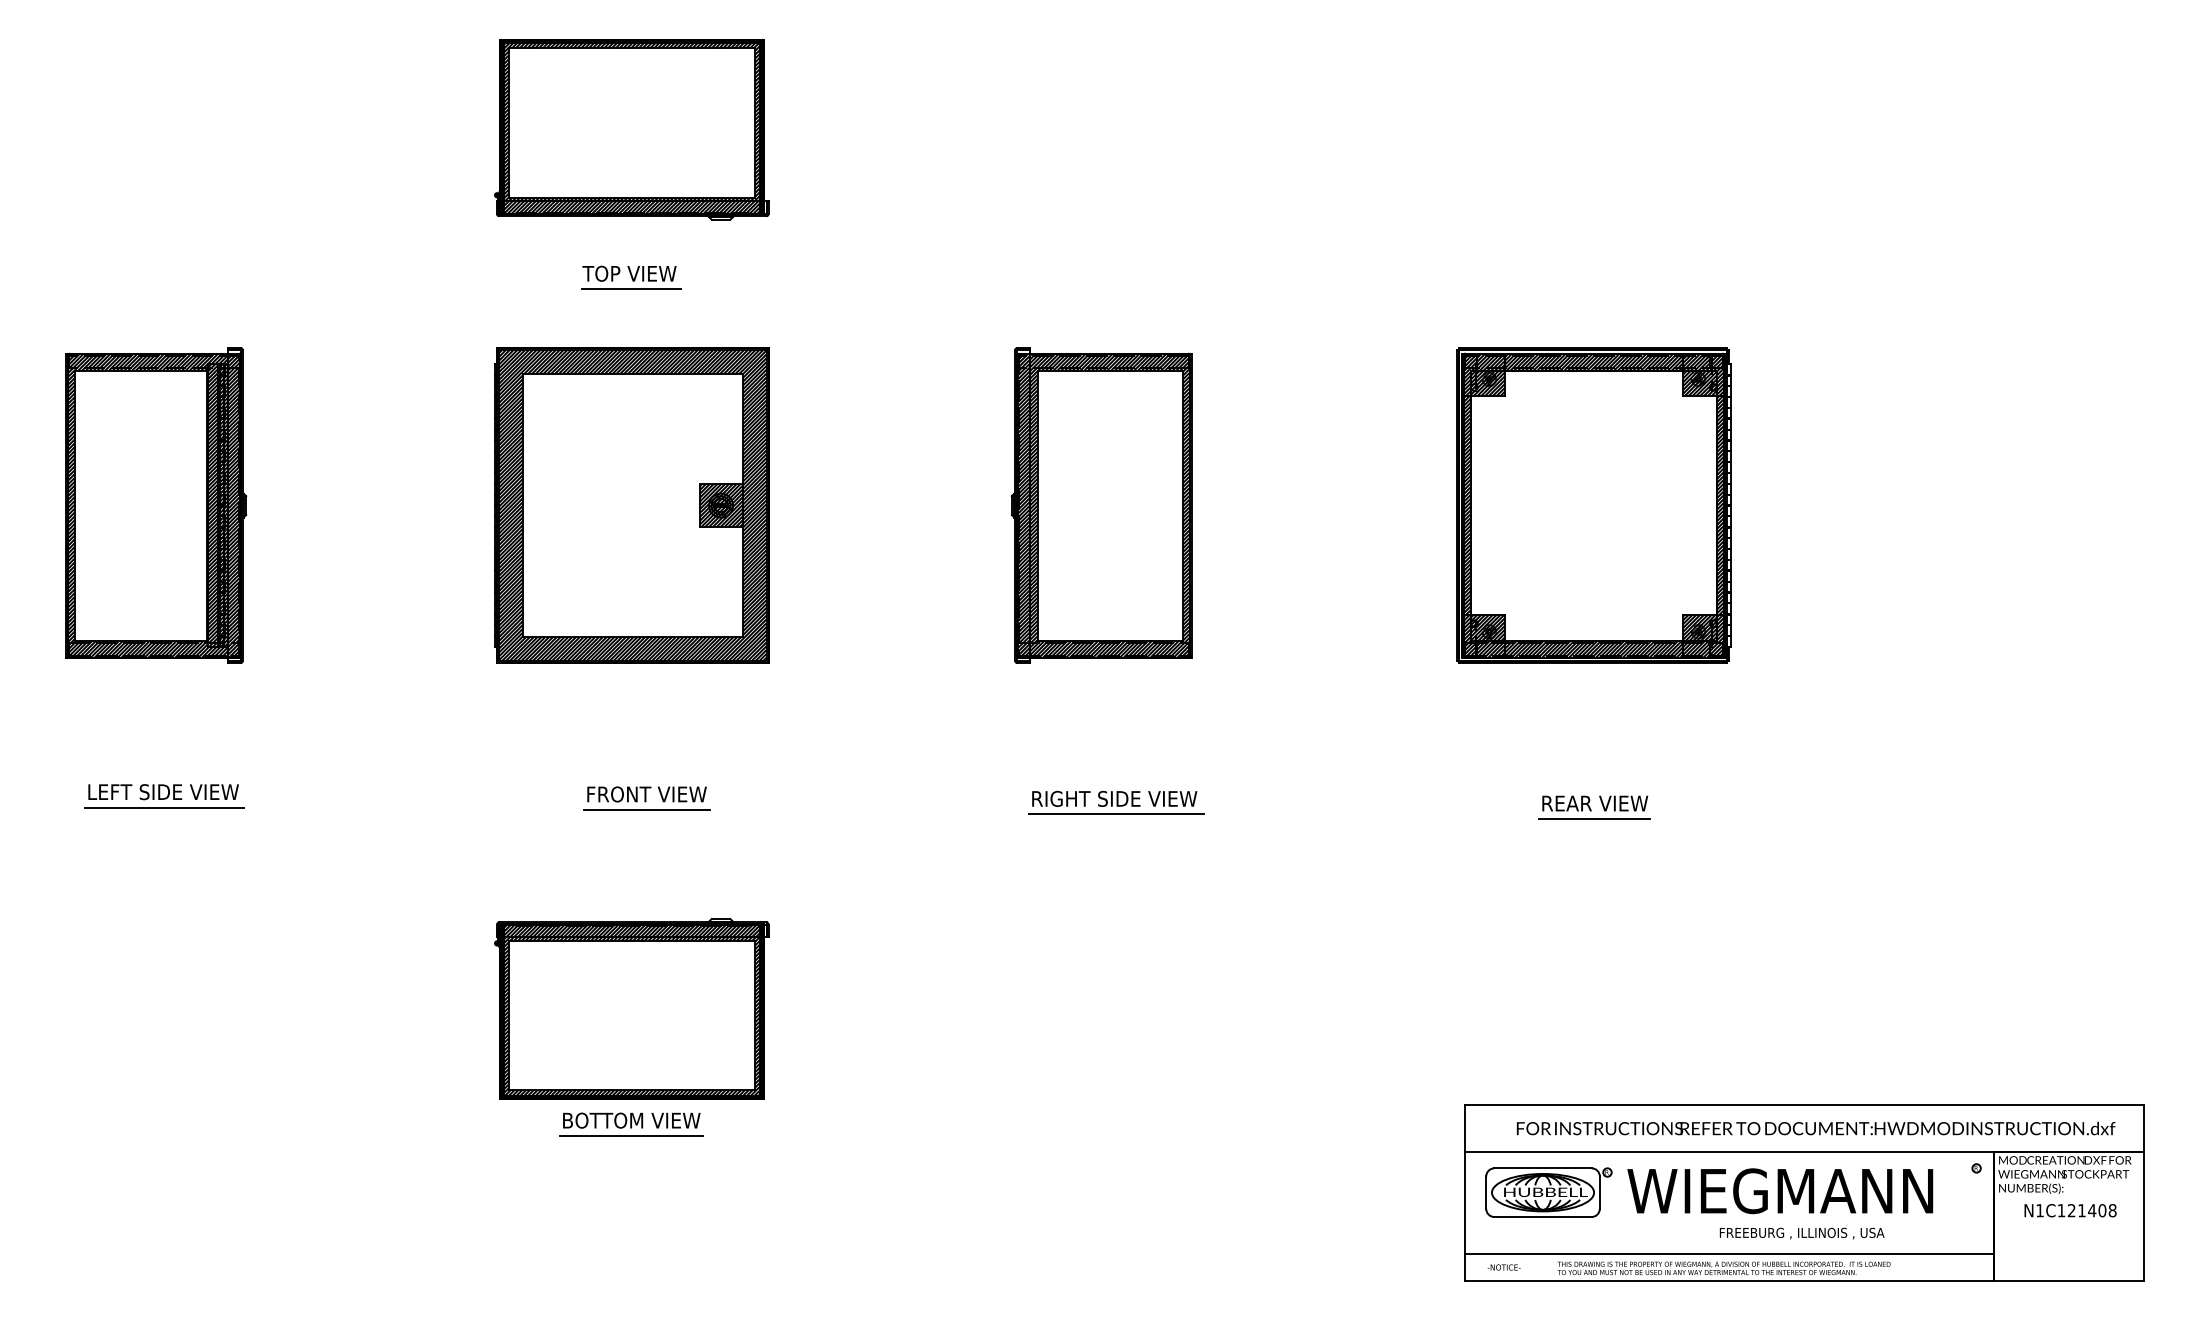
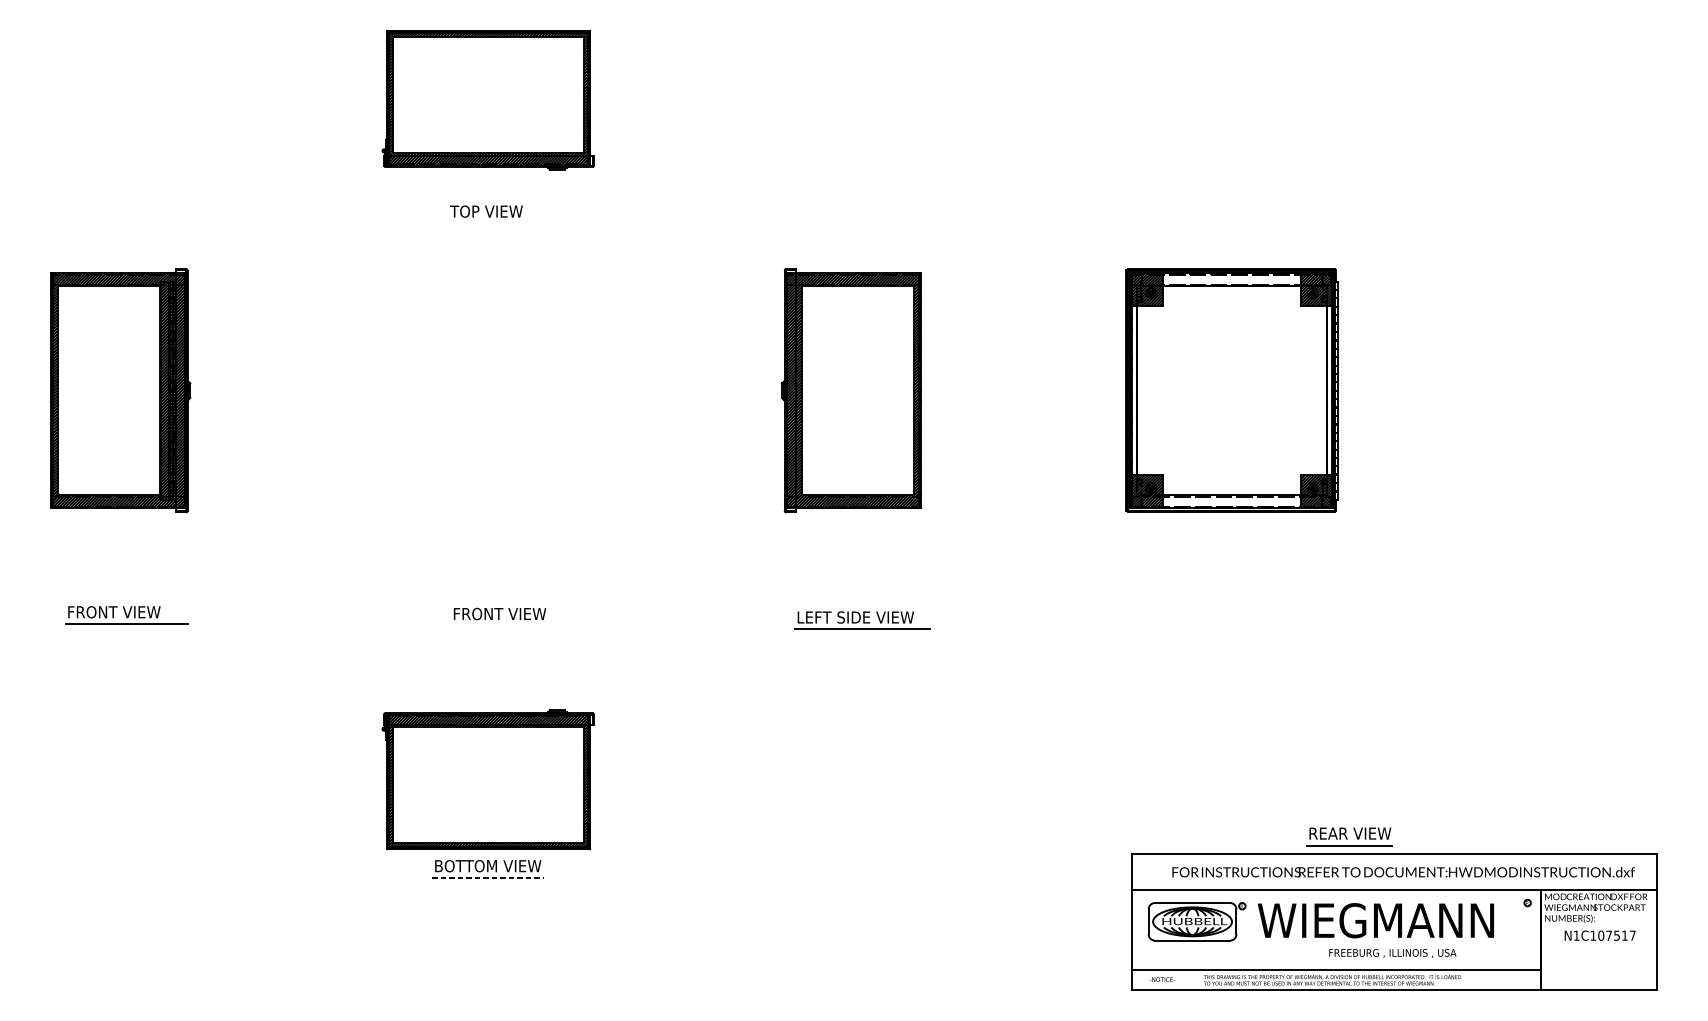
line: (631, 289) -> (488, 223), removed
hatch: (1593, 361) -> (1231, 279), removed
part: (631, 505) -> (488, 390), removed
hatch: (1466, 505) -> (1133, 390), removed
hatch: (1721, 505) -> (1330, 390), removed
hatch: (1593, 648) -> (1231, 501), removed
text: (164, 792) -> (127, 612), LEFT SIDE VIEW -> FRONT VIEW
text: (1115, 798) -> (862, 617), RIGHT SIDE VIEW -> LEFT SIDE VIEW
part: (1594, 807) -> (1349, 836), moved
line: (646, 809) -> (499, 625), removed
line: (631, 1136) -> (488, 878), solid -> dashed
text: (2091, 1210) -> (1616, 935), N1C121408 -> N1C107517

